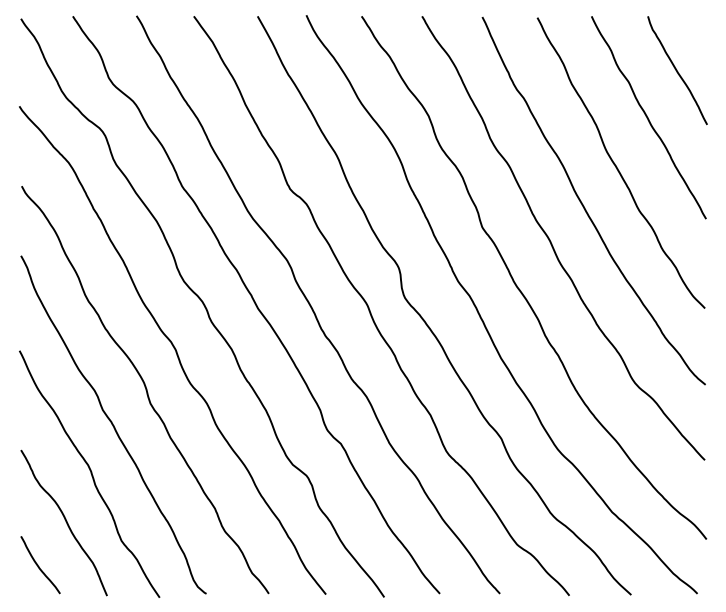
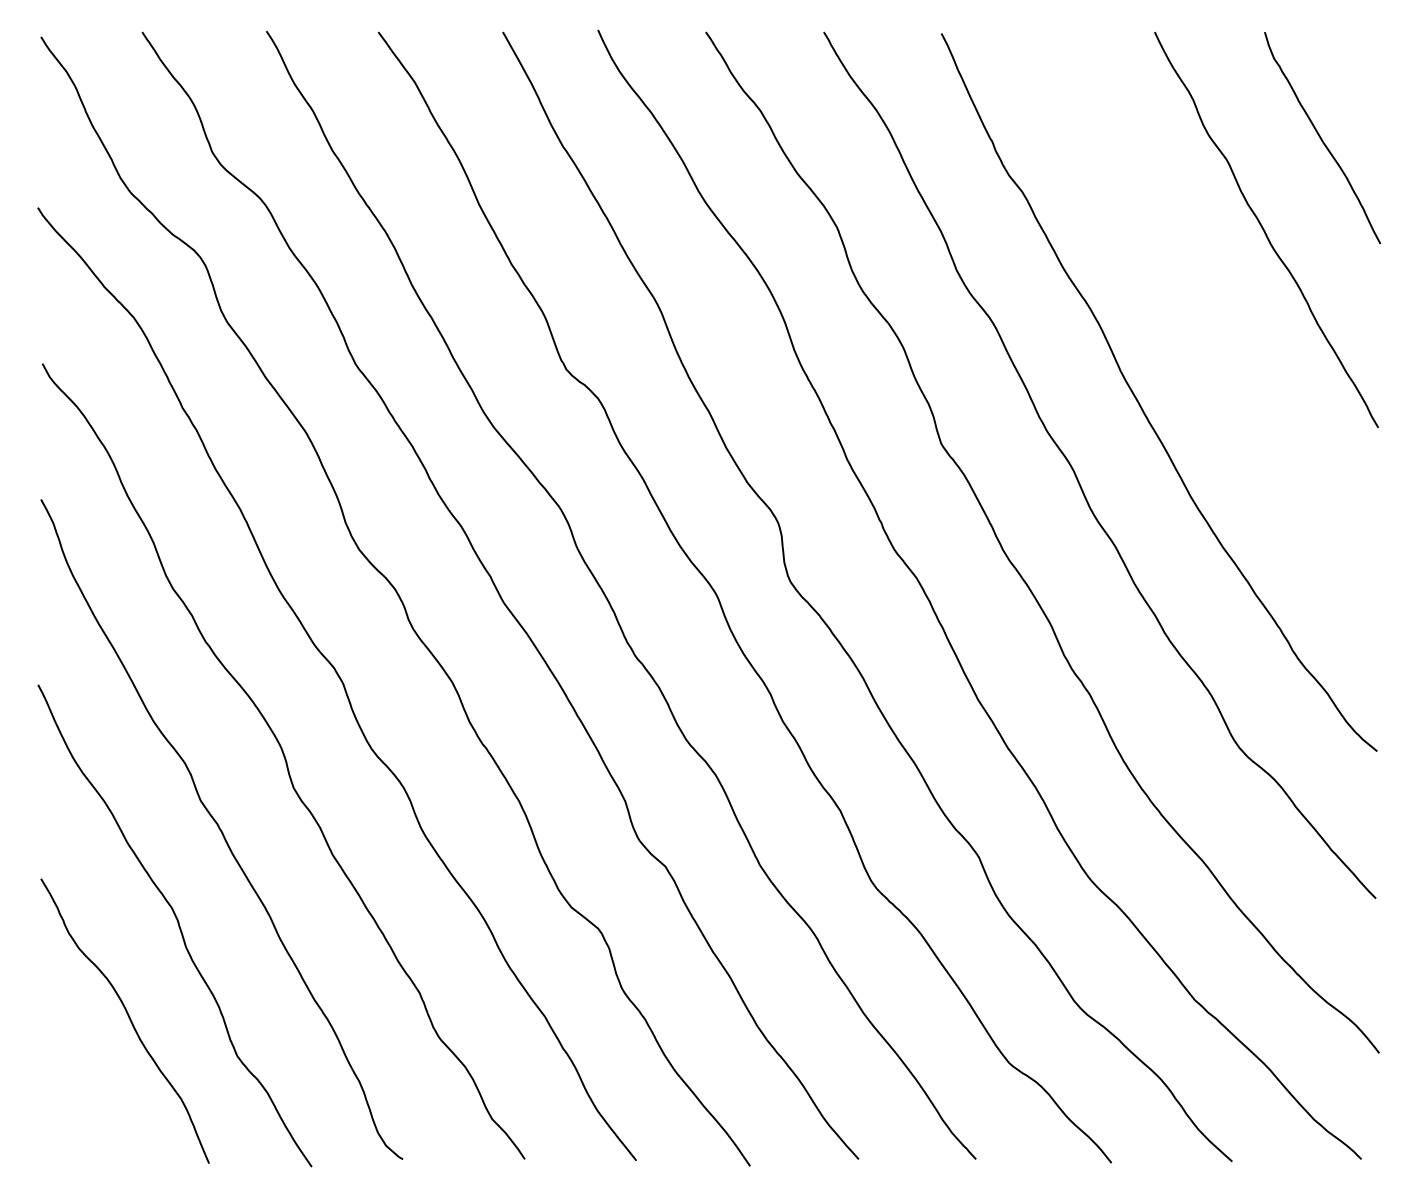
curve: (616, 165) -> (1203, 323), removed
curve: (39, 566) -> (77, 1105), removed

